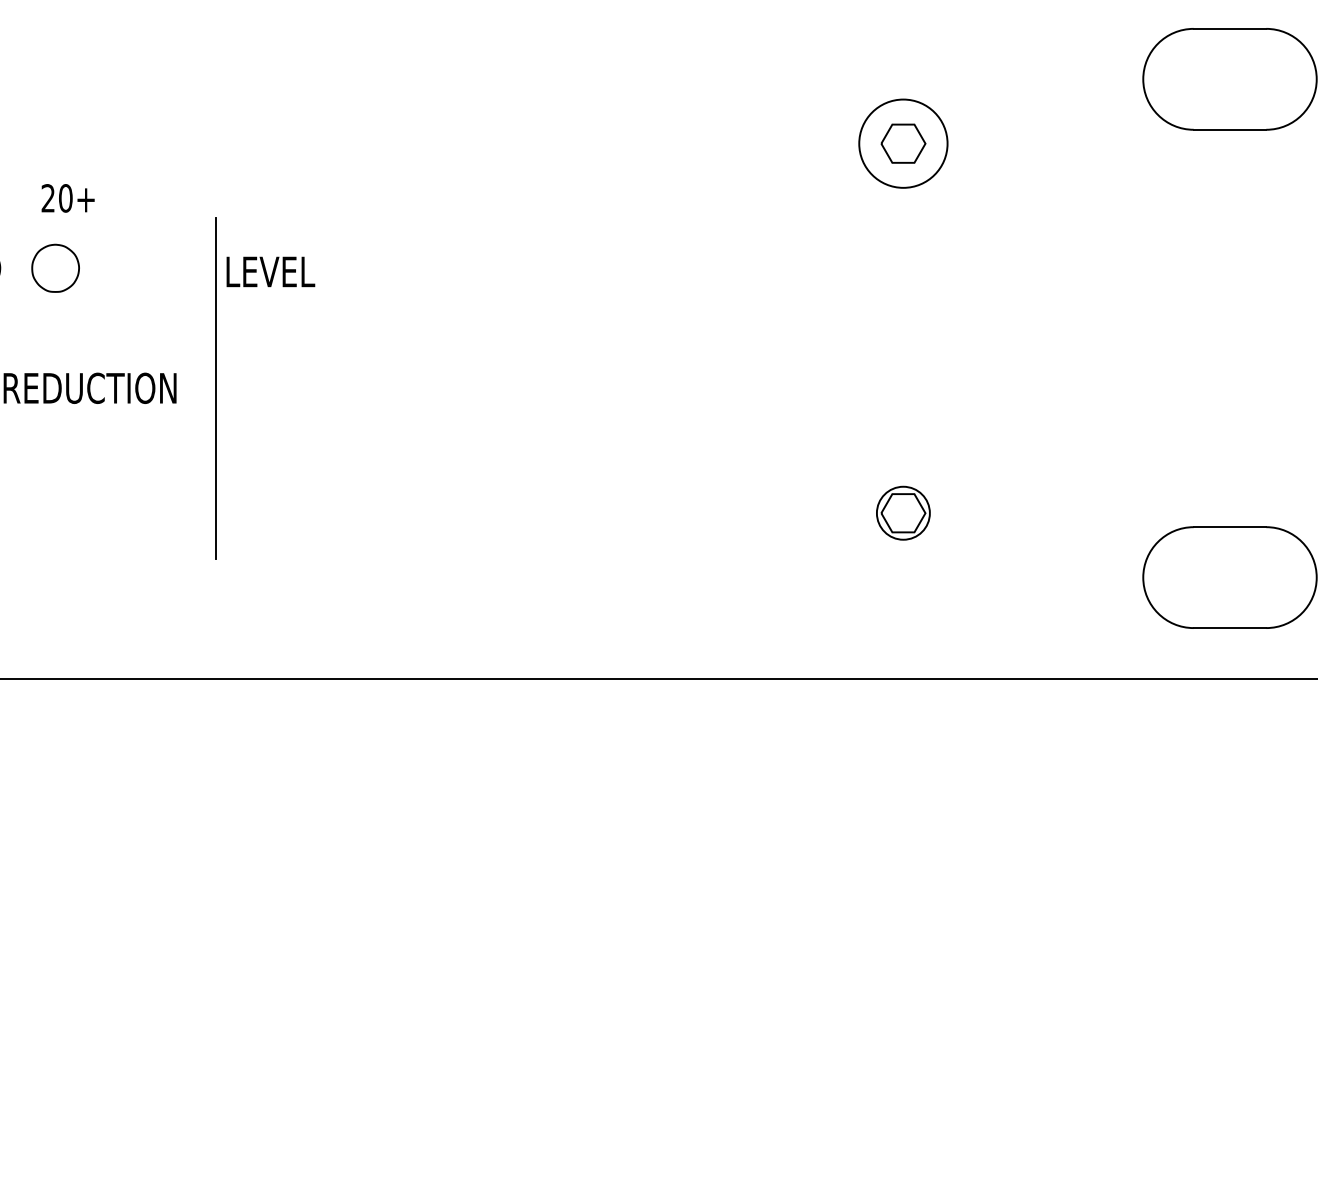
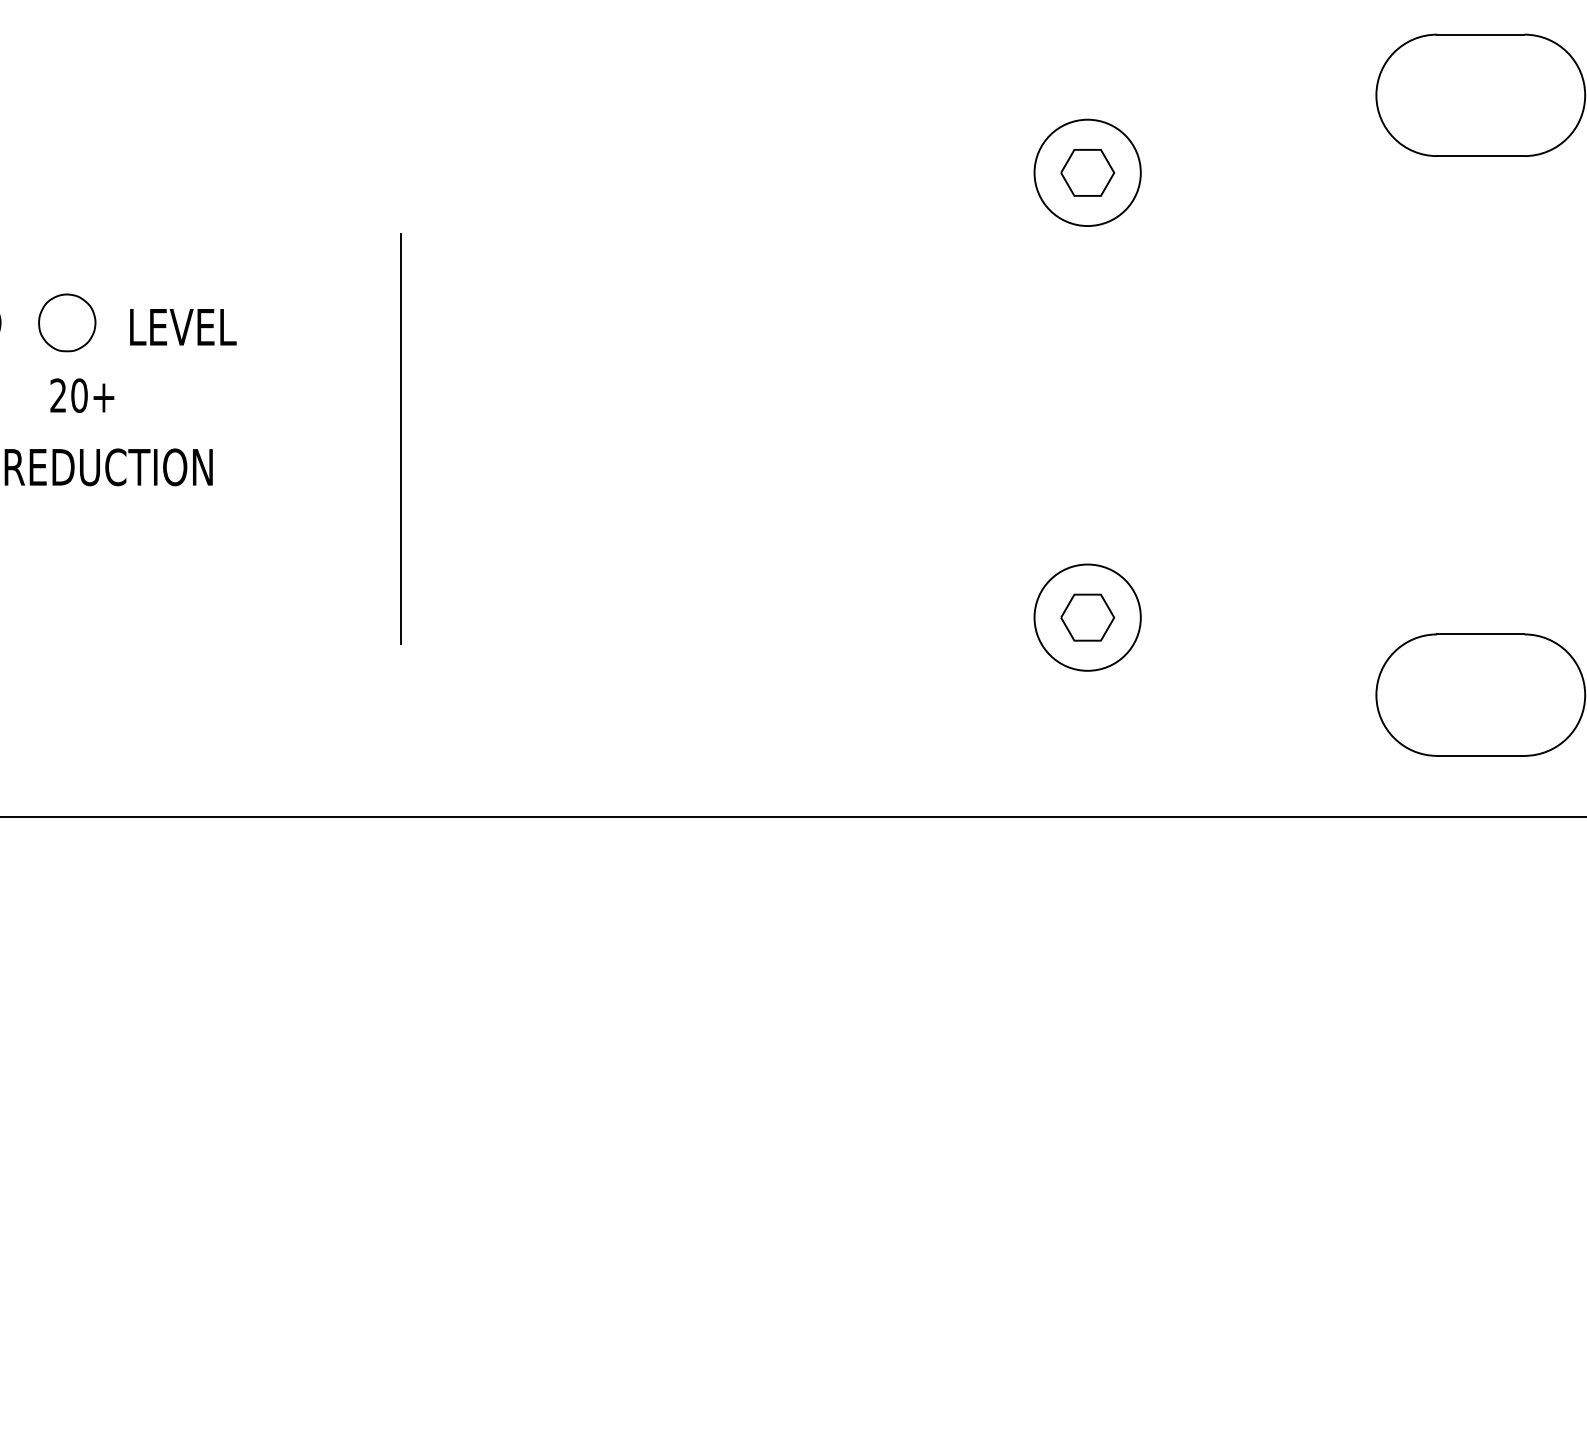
text: (68, 198) -> (82, 395), moved
text: (271, 272) -> (183, 327), moved
line: (215, 387) -> (400, 438), moved
circle: (903, 513) -> (1087, 617), size x1.67

